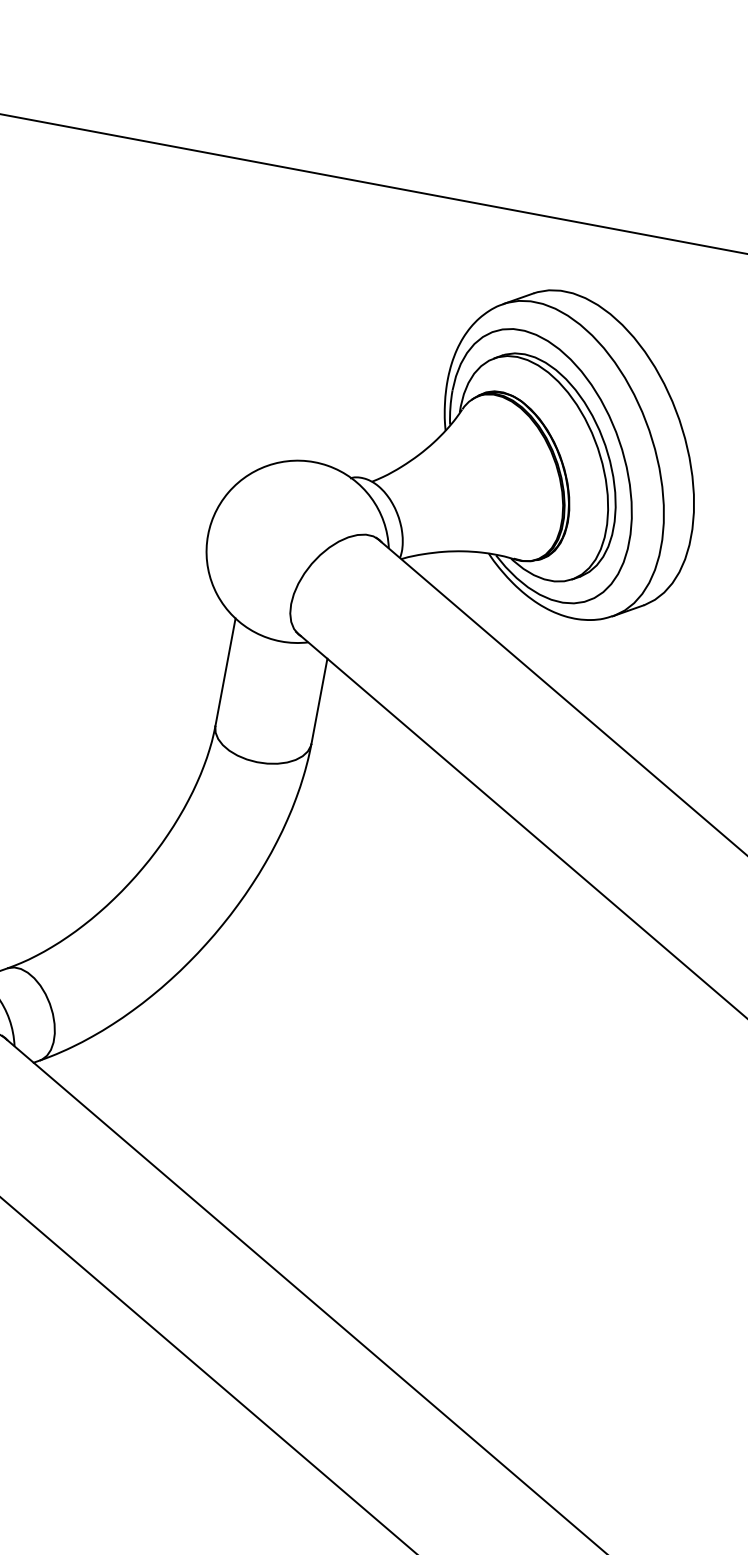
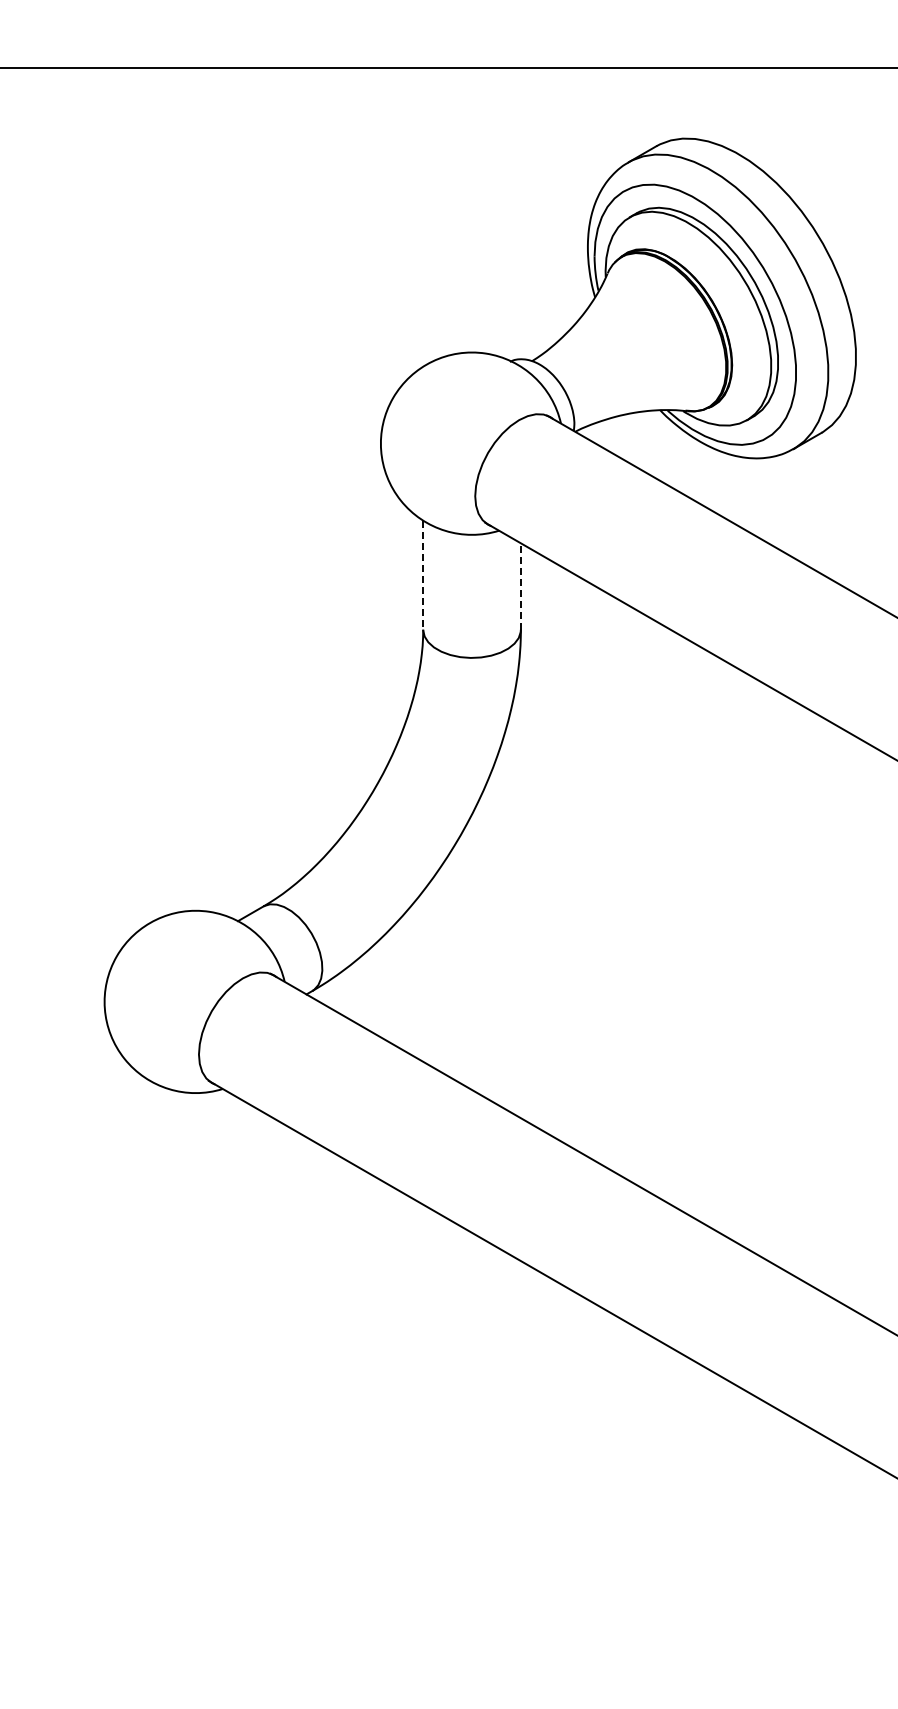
line: (225, 672) -> (423, 575), solid -> dashed
line: (319, 701) -> (520, 586), solid -> dashed

